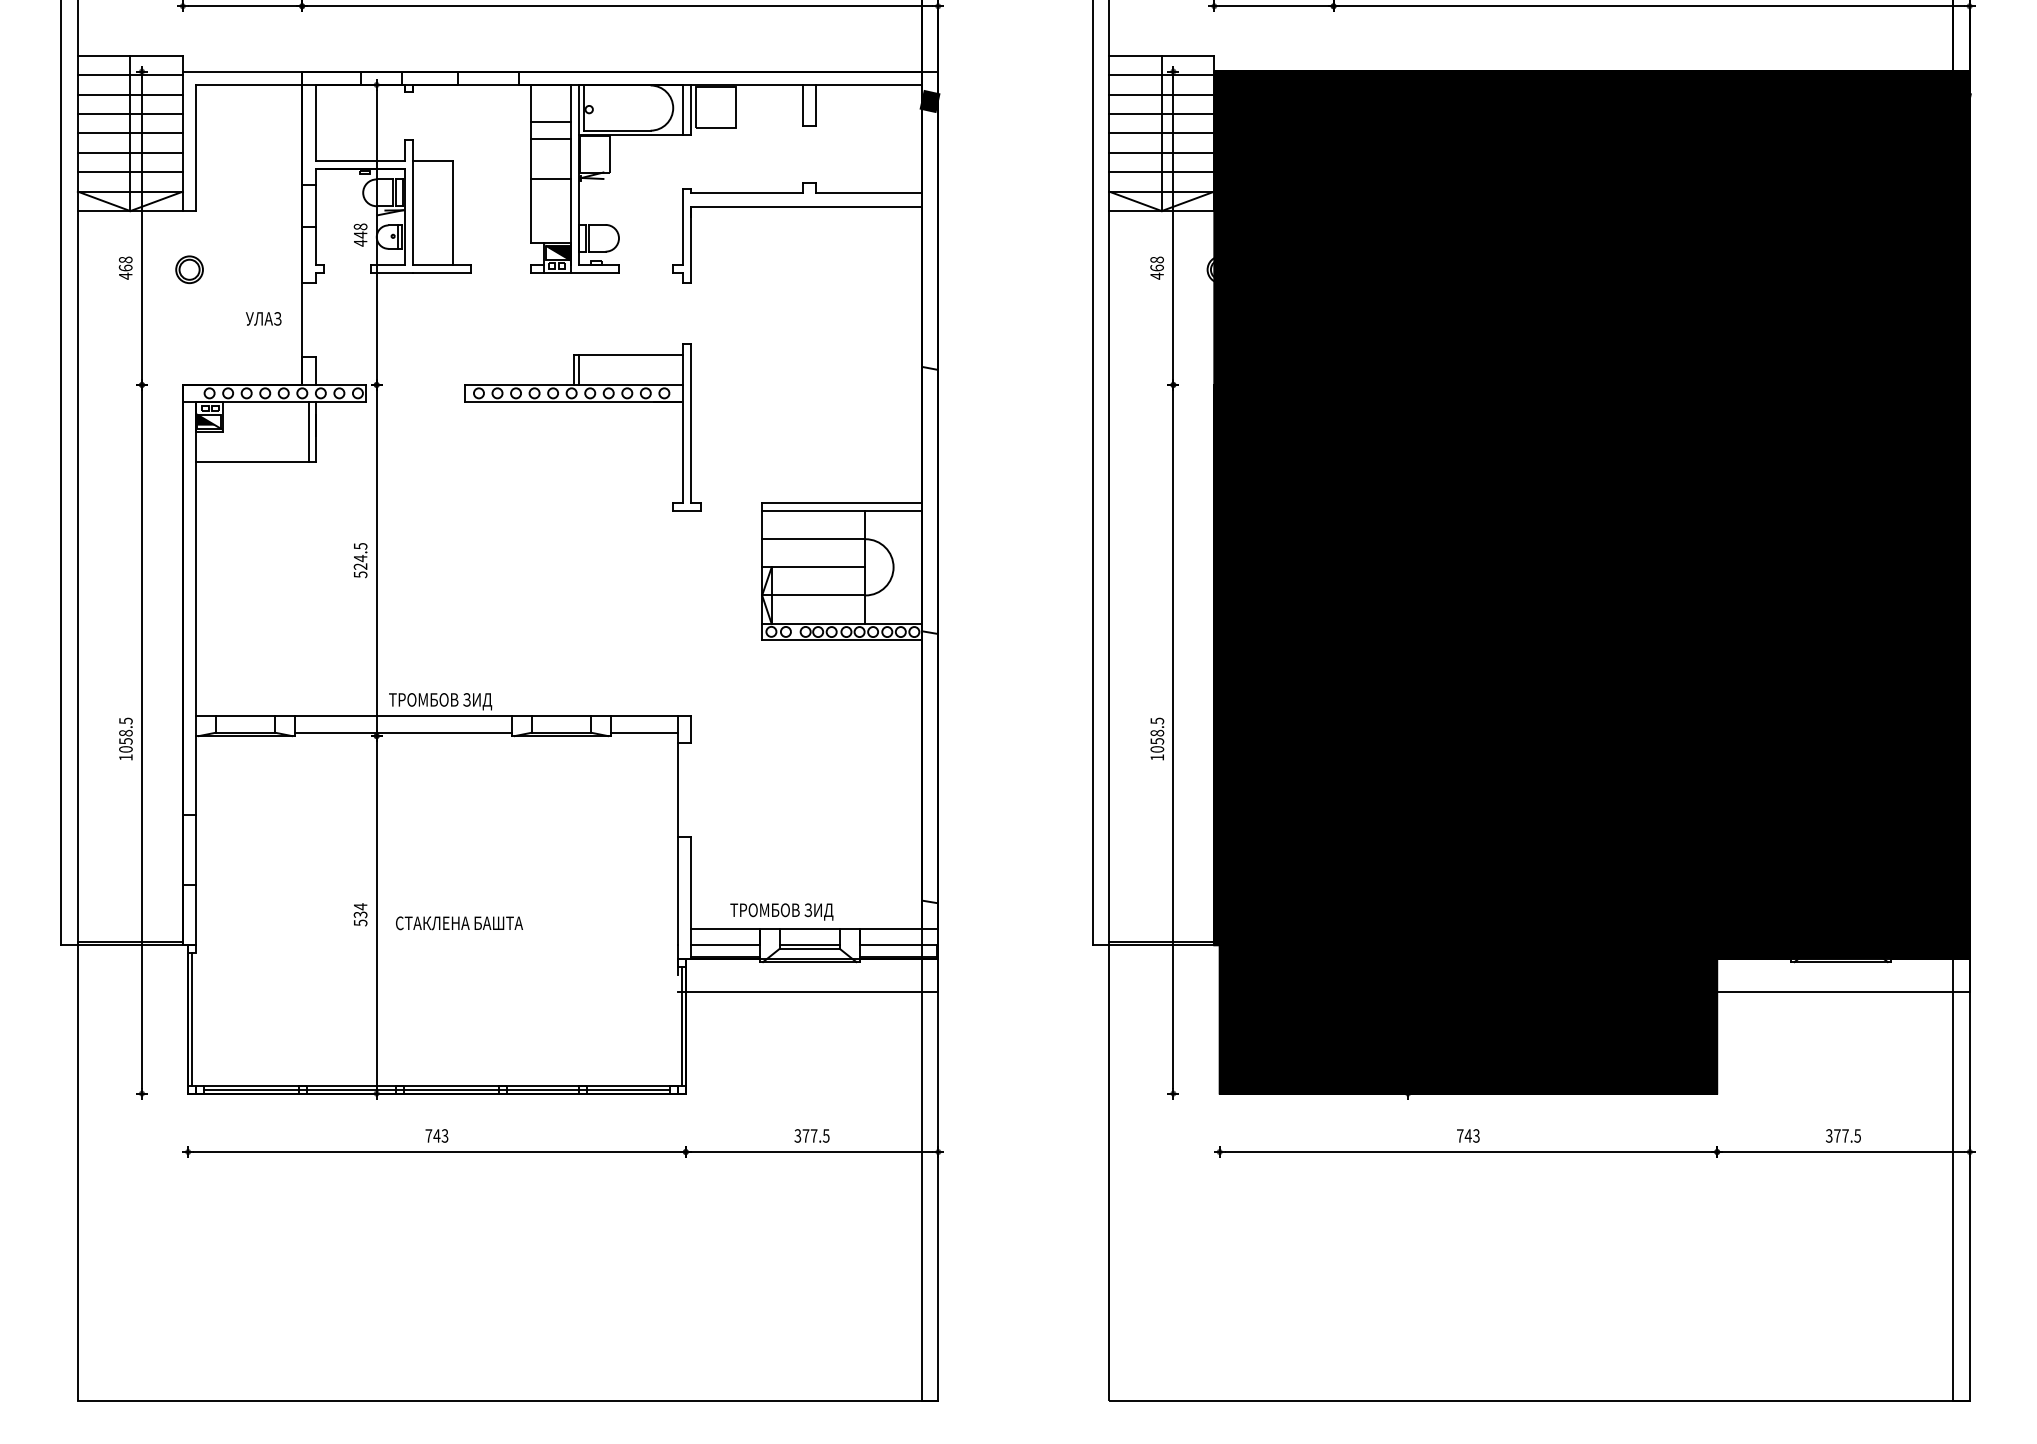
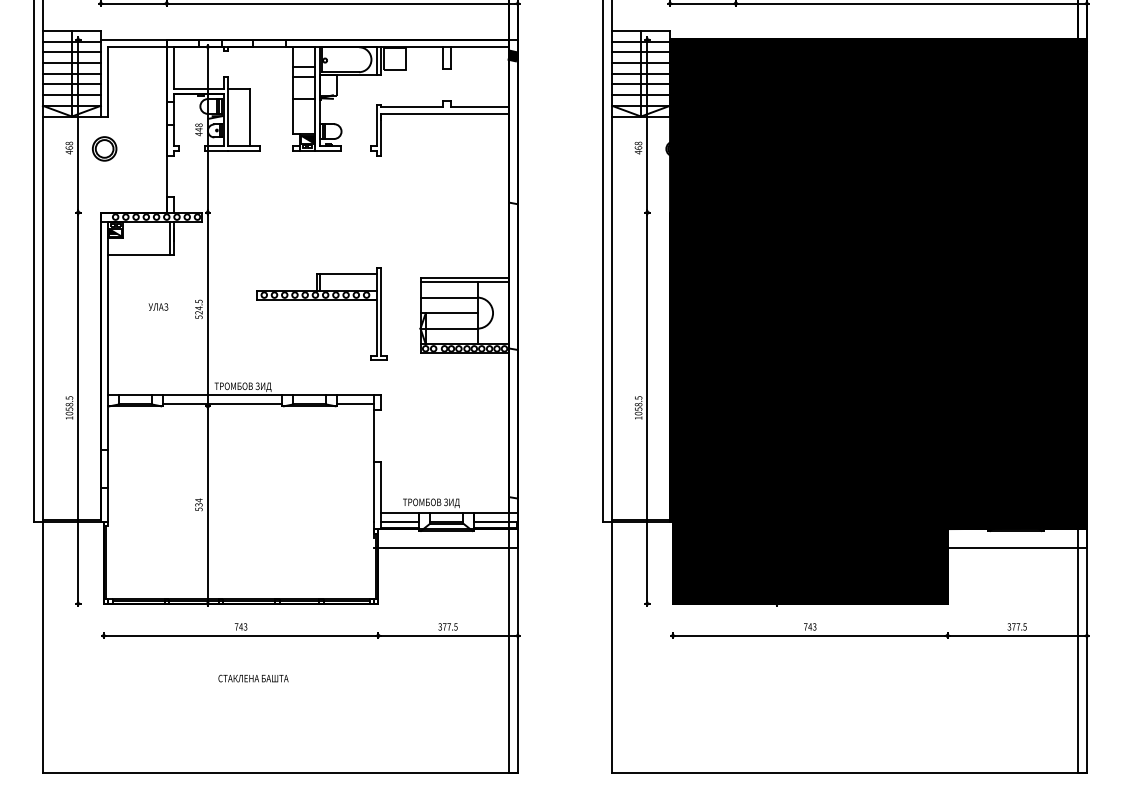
part: (189, 268) -> (104, 148), size x1.6
text: (263, 317) -> (158, 306), moved
part: (582, 403) -> (321, 300), moved
text: (459, 923) -> (253, 678), moved

